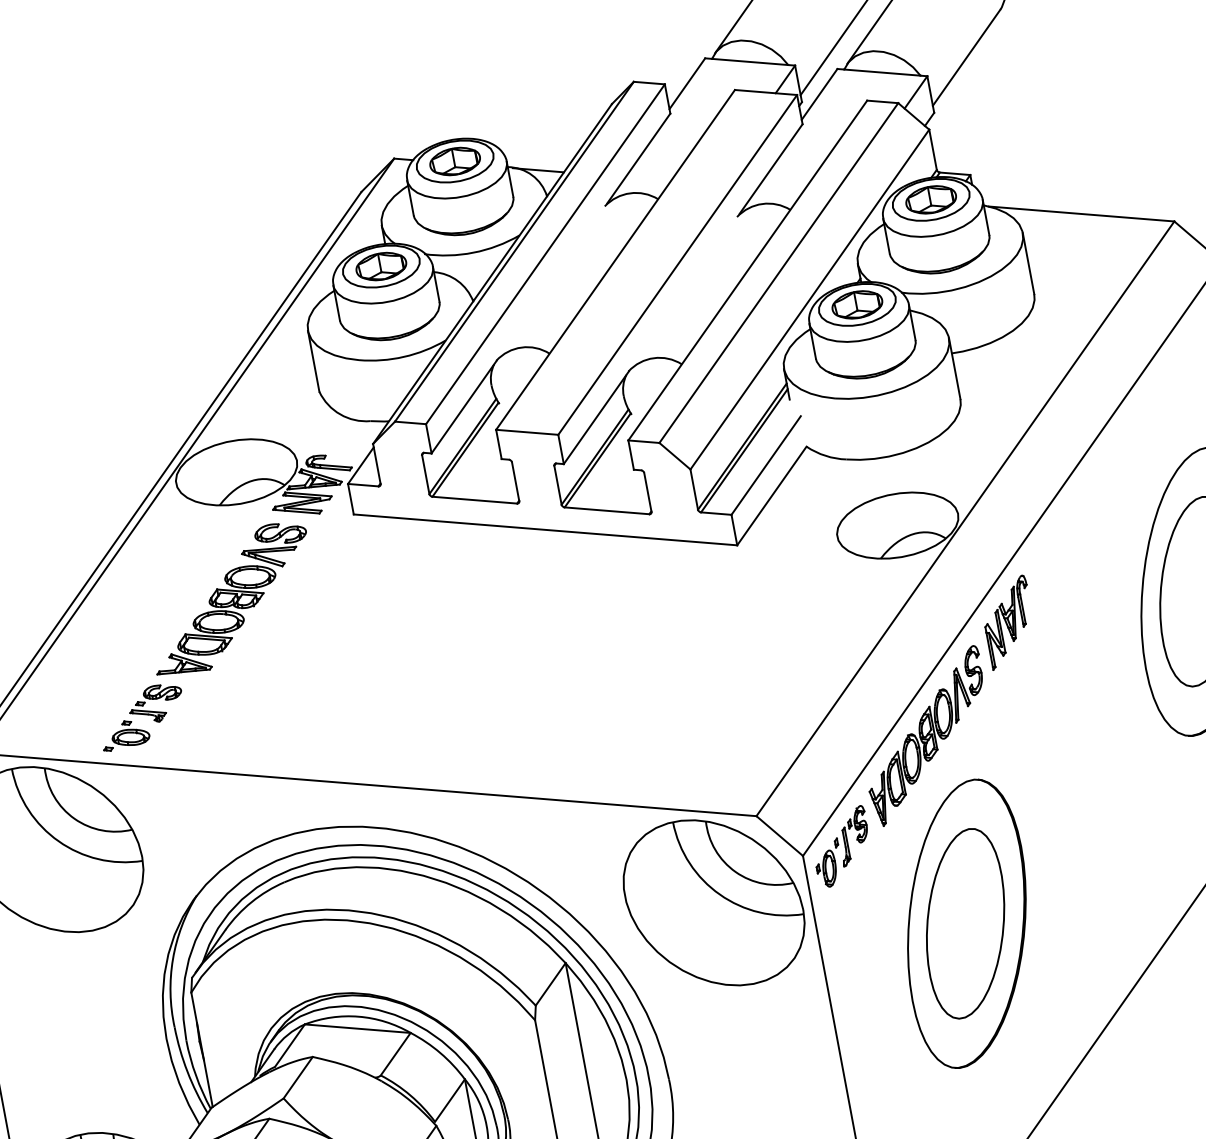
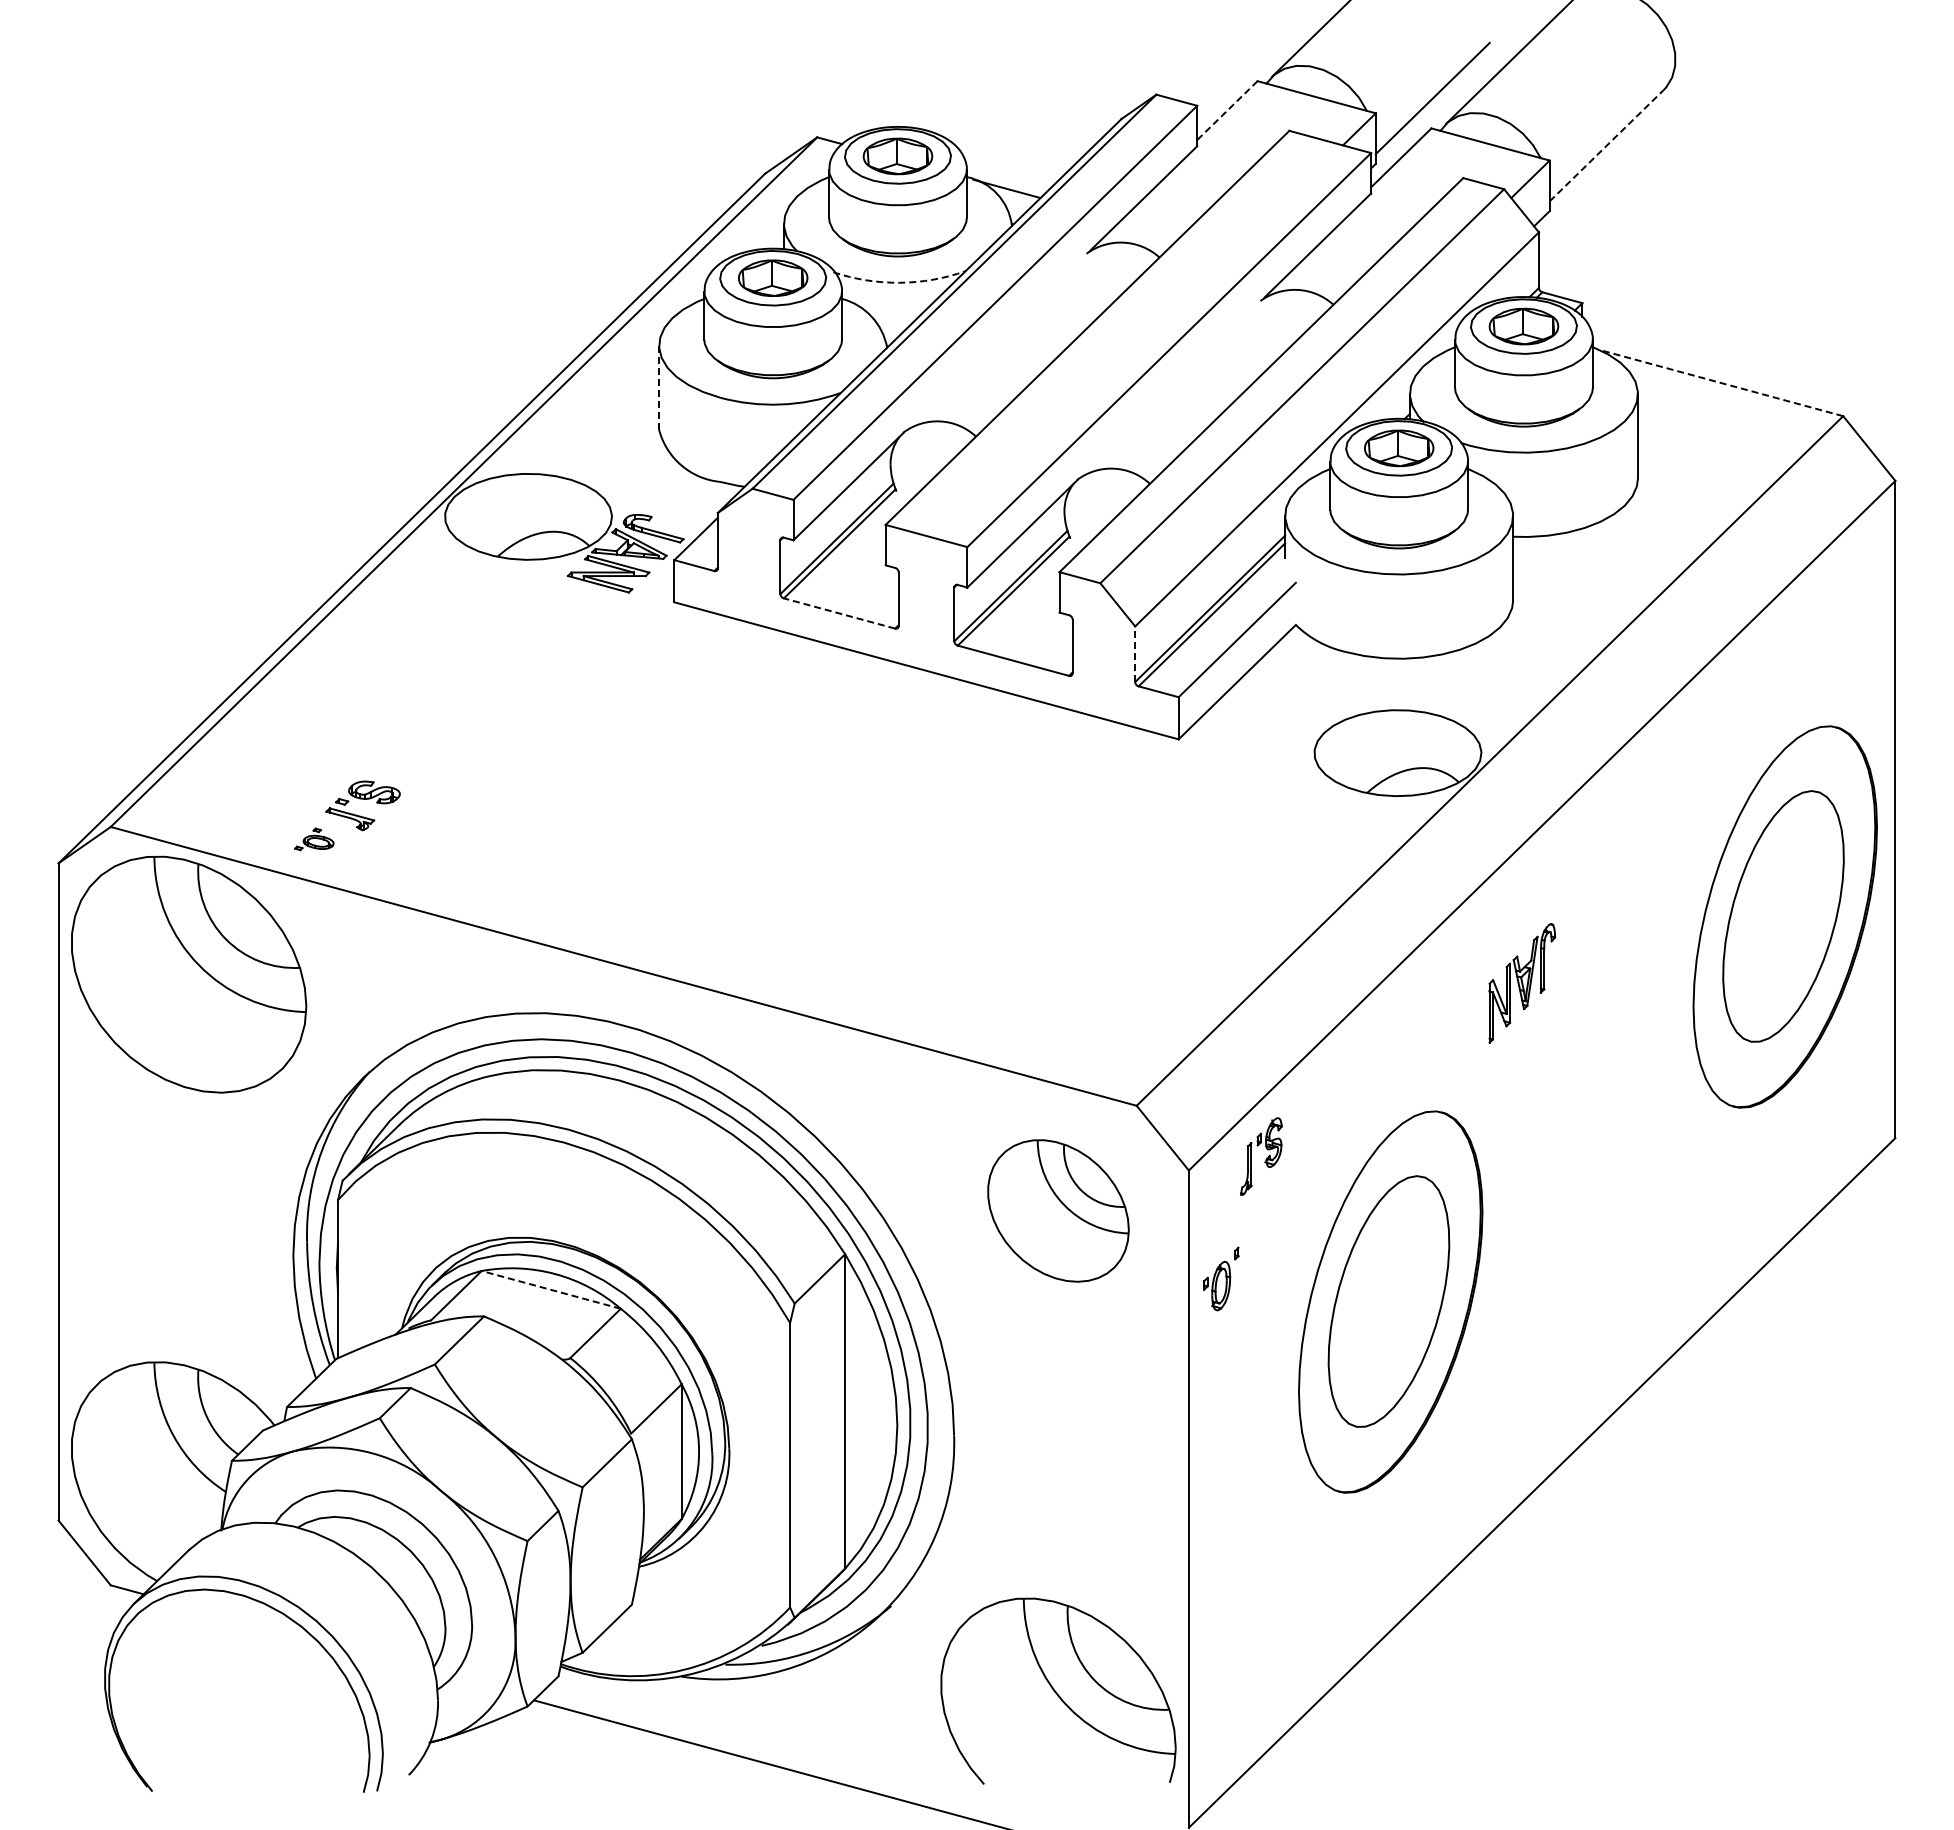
line: (966, 57) -> (1606, 145), solid -> dashed
line: (687, 83) -> (1227, 110), solid -> dashed
line: (1081, 213) -> (1720, 382), solid -> dashed
arc: (473, 252) -> (899, 282), solid -> dashed
line: (314, 361) -> (659, 388), solid -> dashed
line: (694, 489) -> (1135, 654), solid -> dashed
line: (474, 500) -> (839, 613), solid -> dashed
part: (231, 598) -> (489, 684), removed
part: (1009, 622) -> (1522, 983), moved
part: (125, 734) -> (314, 839), size x0.6
part: (926, 736) -> (1383, 1041), removed
part: (828, 863) -> (1221, 1278), moved
part: (714, 902) -> (1058, 1210), size x0.6
line: (357, 1028) -> (550, 1289), solid -> dashed

